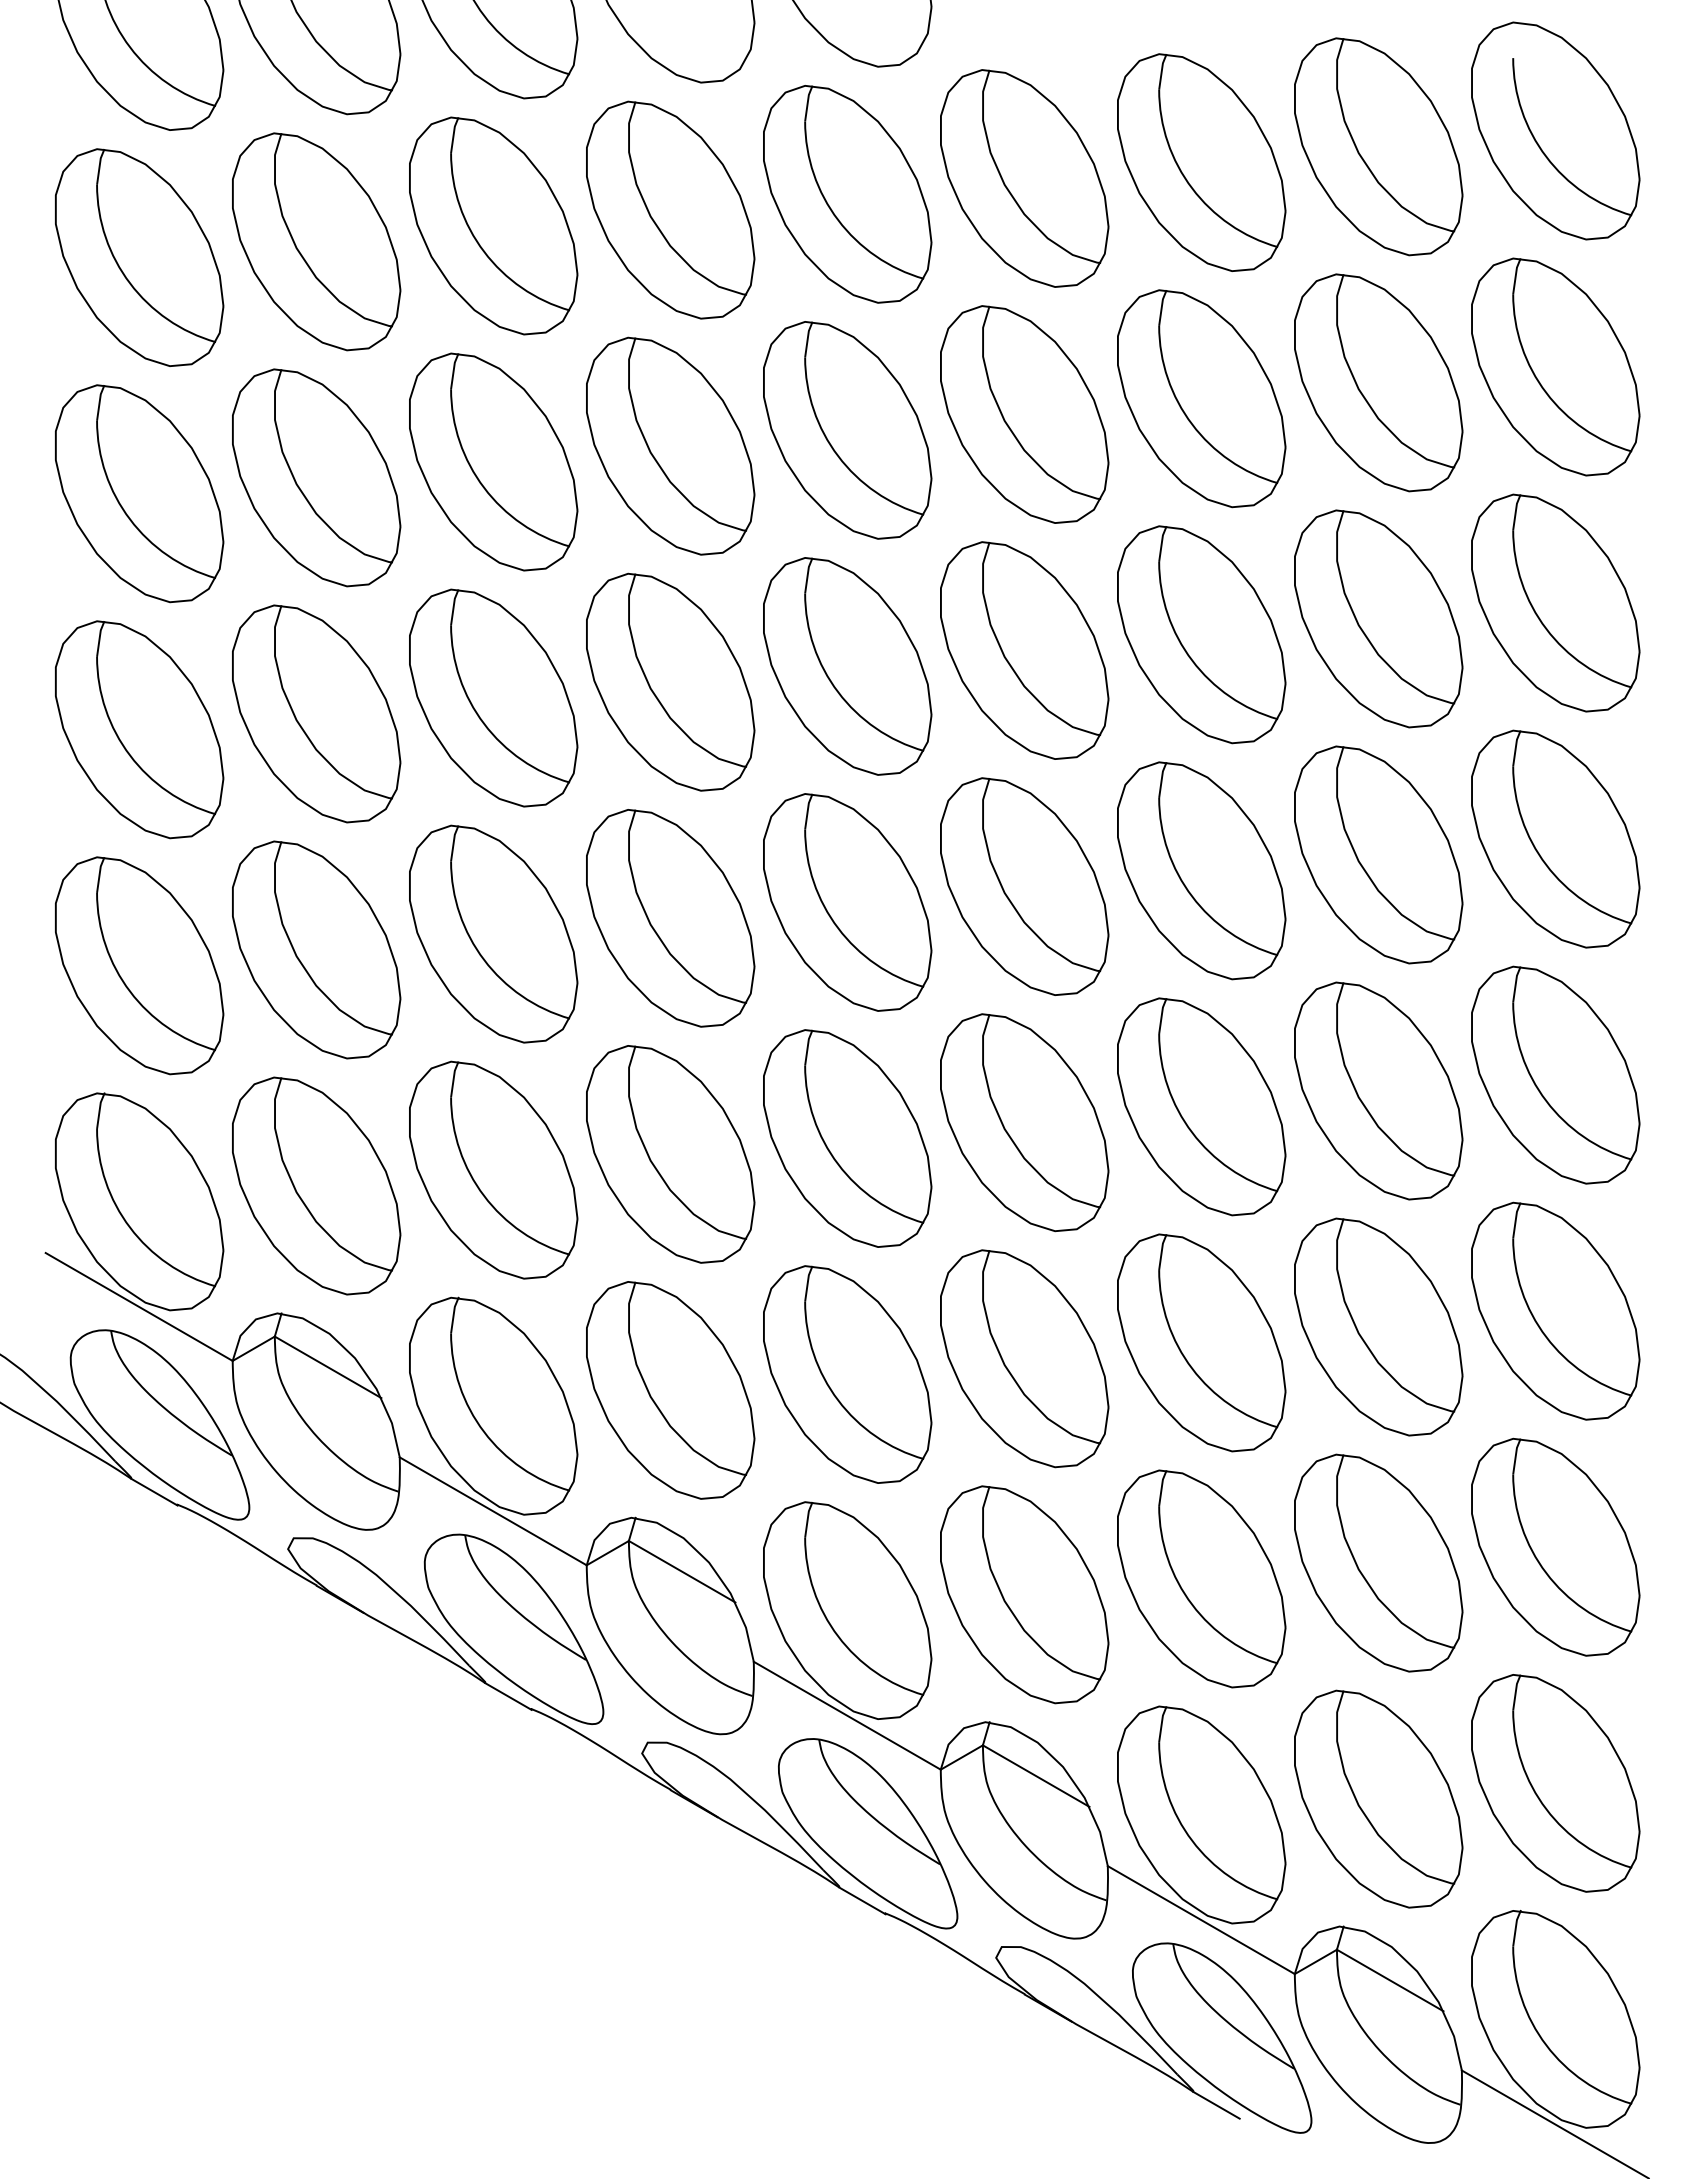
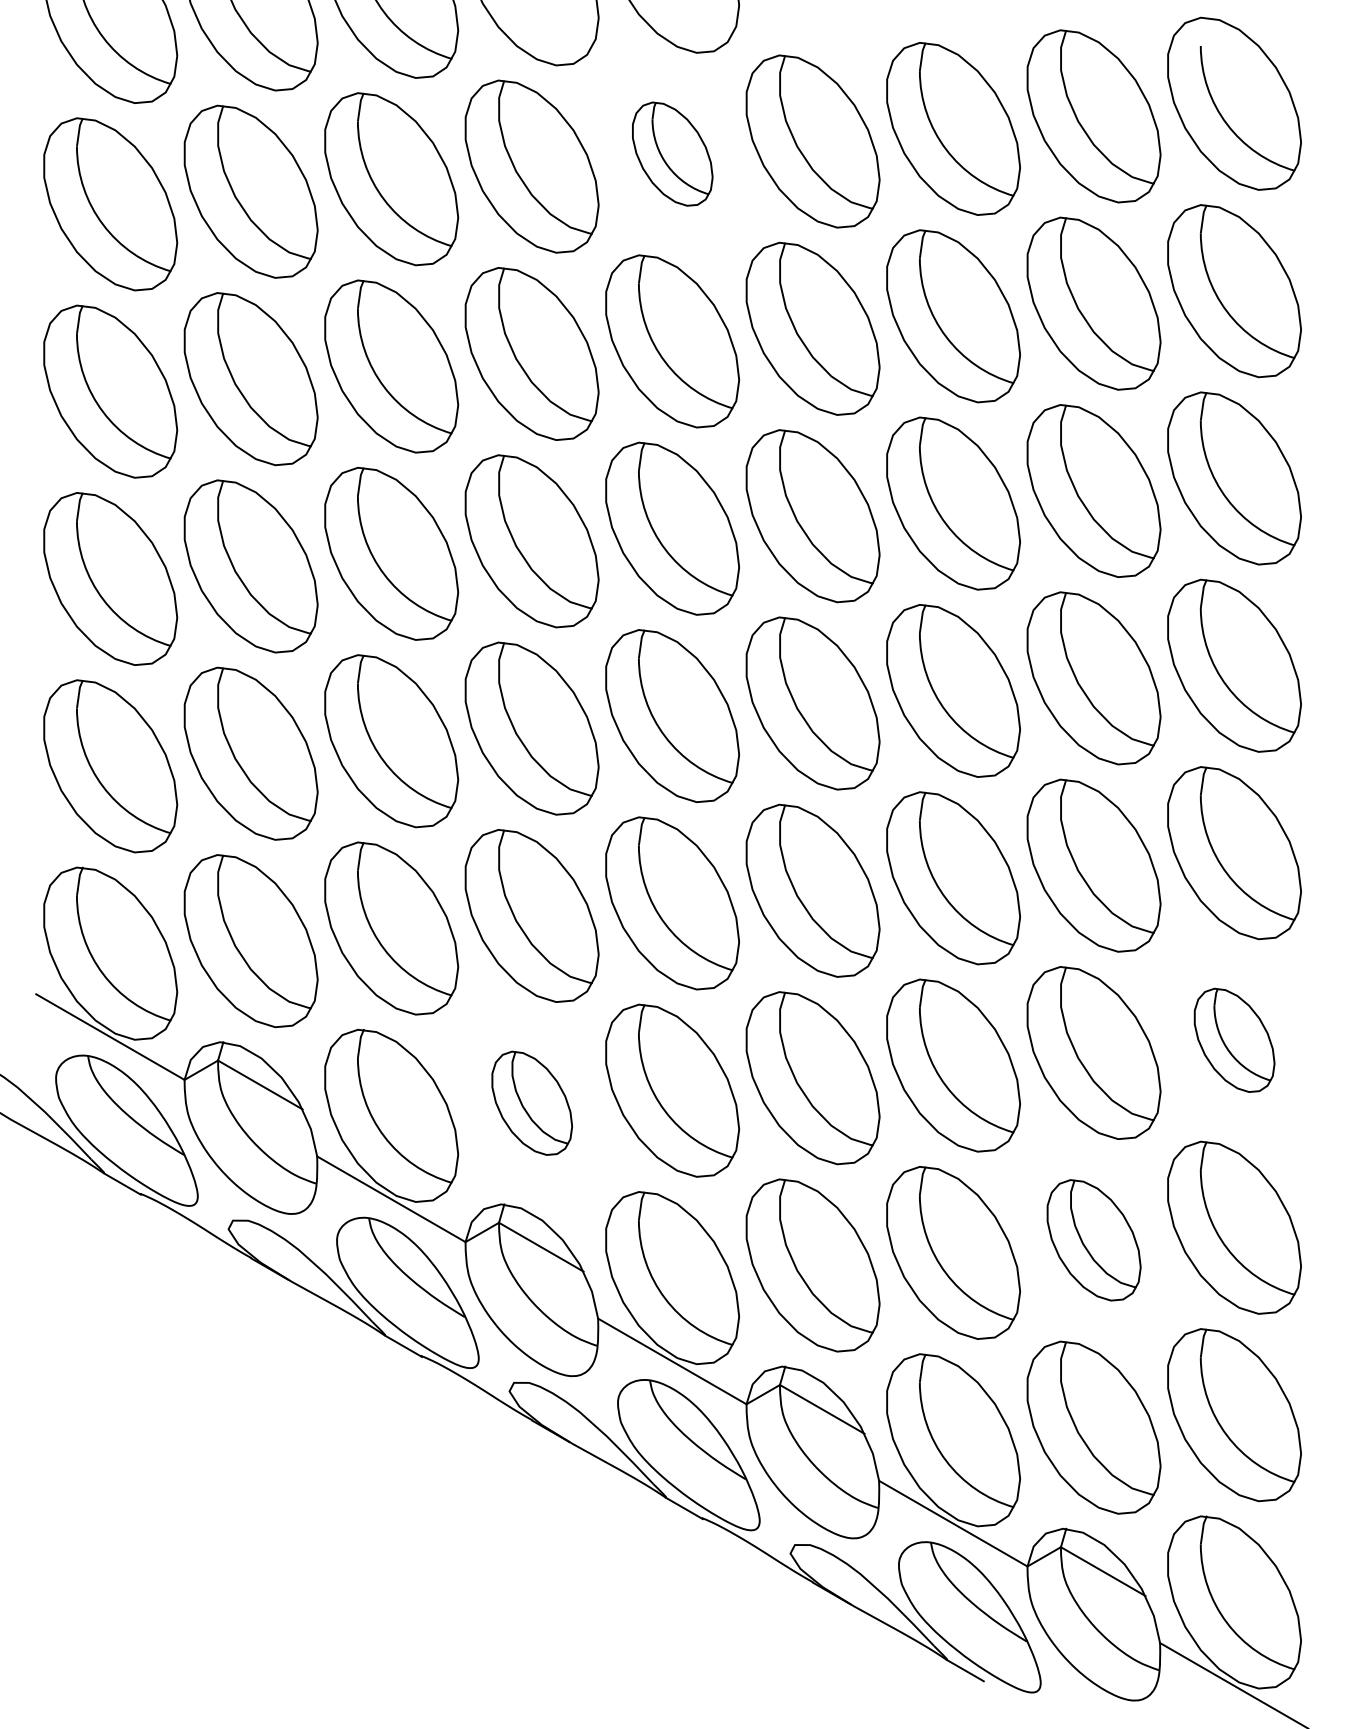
part: (847, 194) -> (672, 154), size x0.6
part: (1555, 1310) -> (1234, 1039), size x0.6
part: (670, 1390) -> (532, 1103), size x0.6
part: (1378, 1562) -> (1093, 1239), size x0.7

